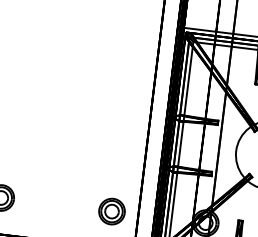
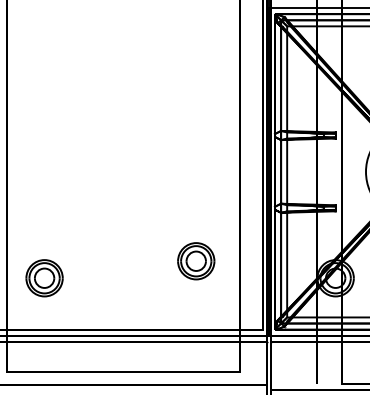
part: (112, 211) -> (196, 261), moved

